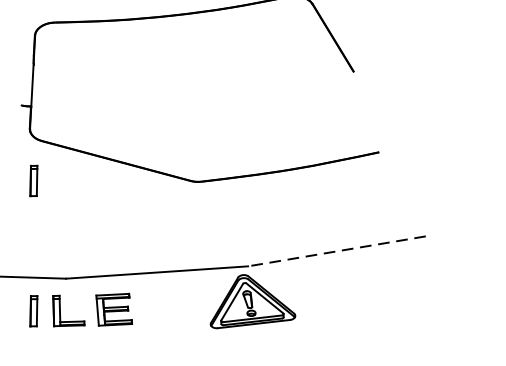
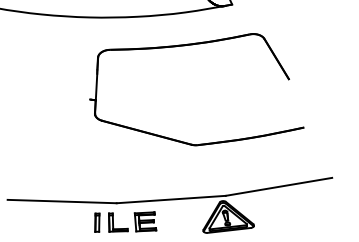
part: (34, 180) -> (97, 144), removed
line: (336, 250) -> (278, 186), dashed -> solid

